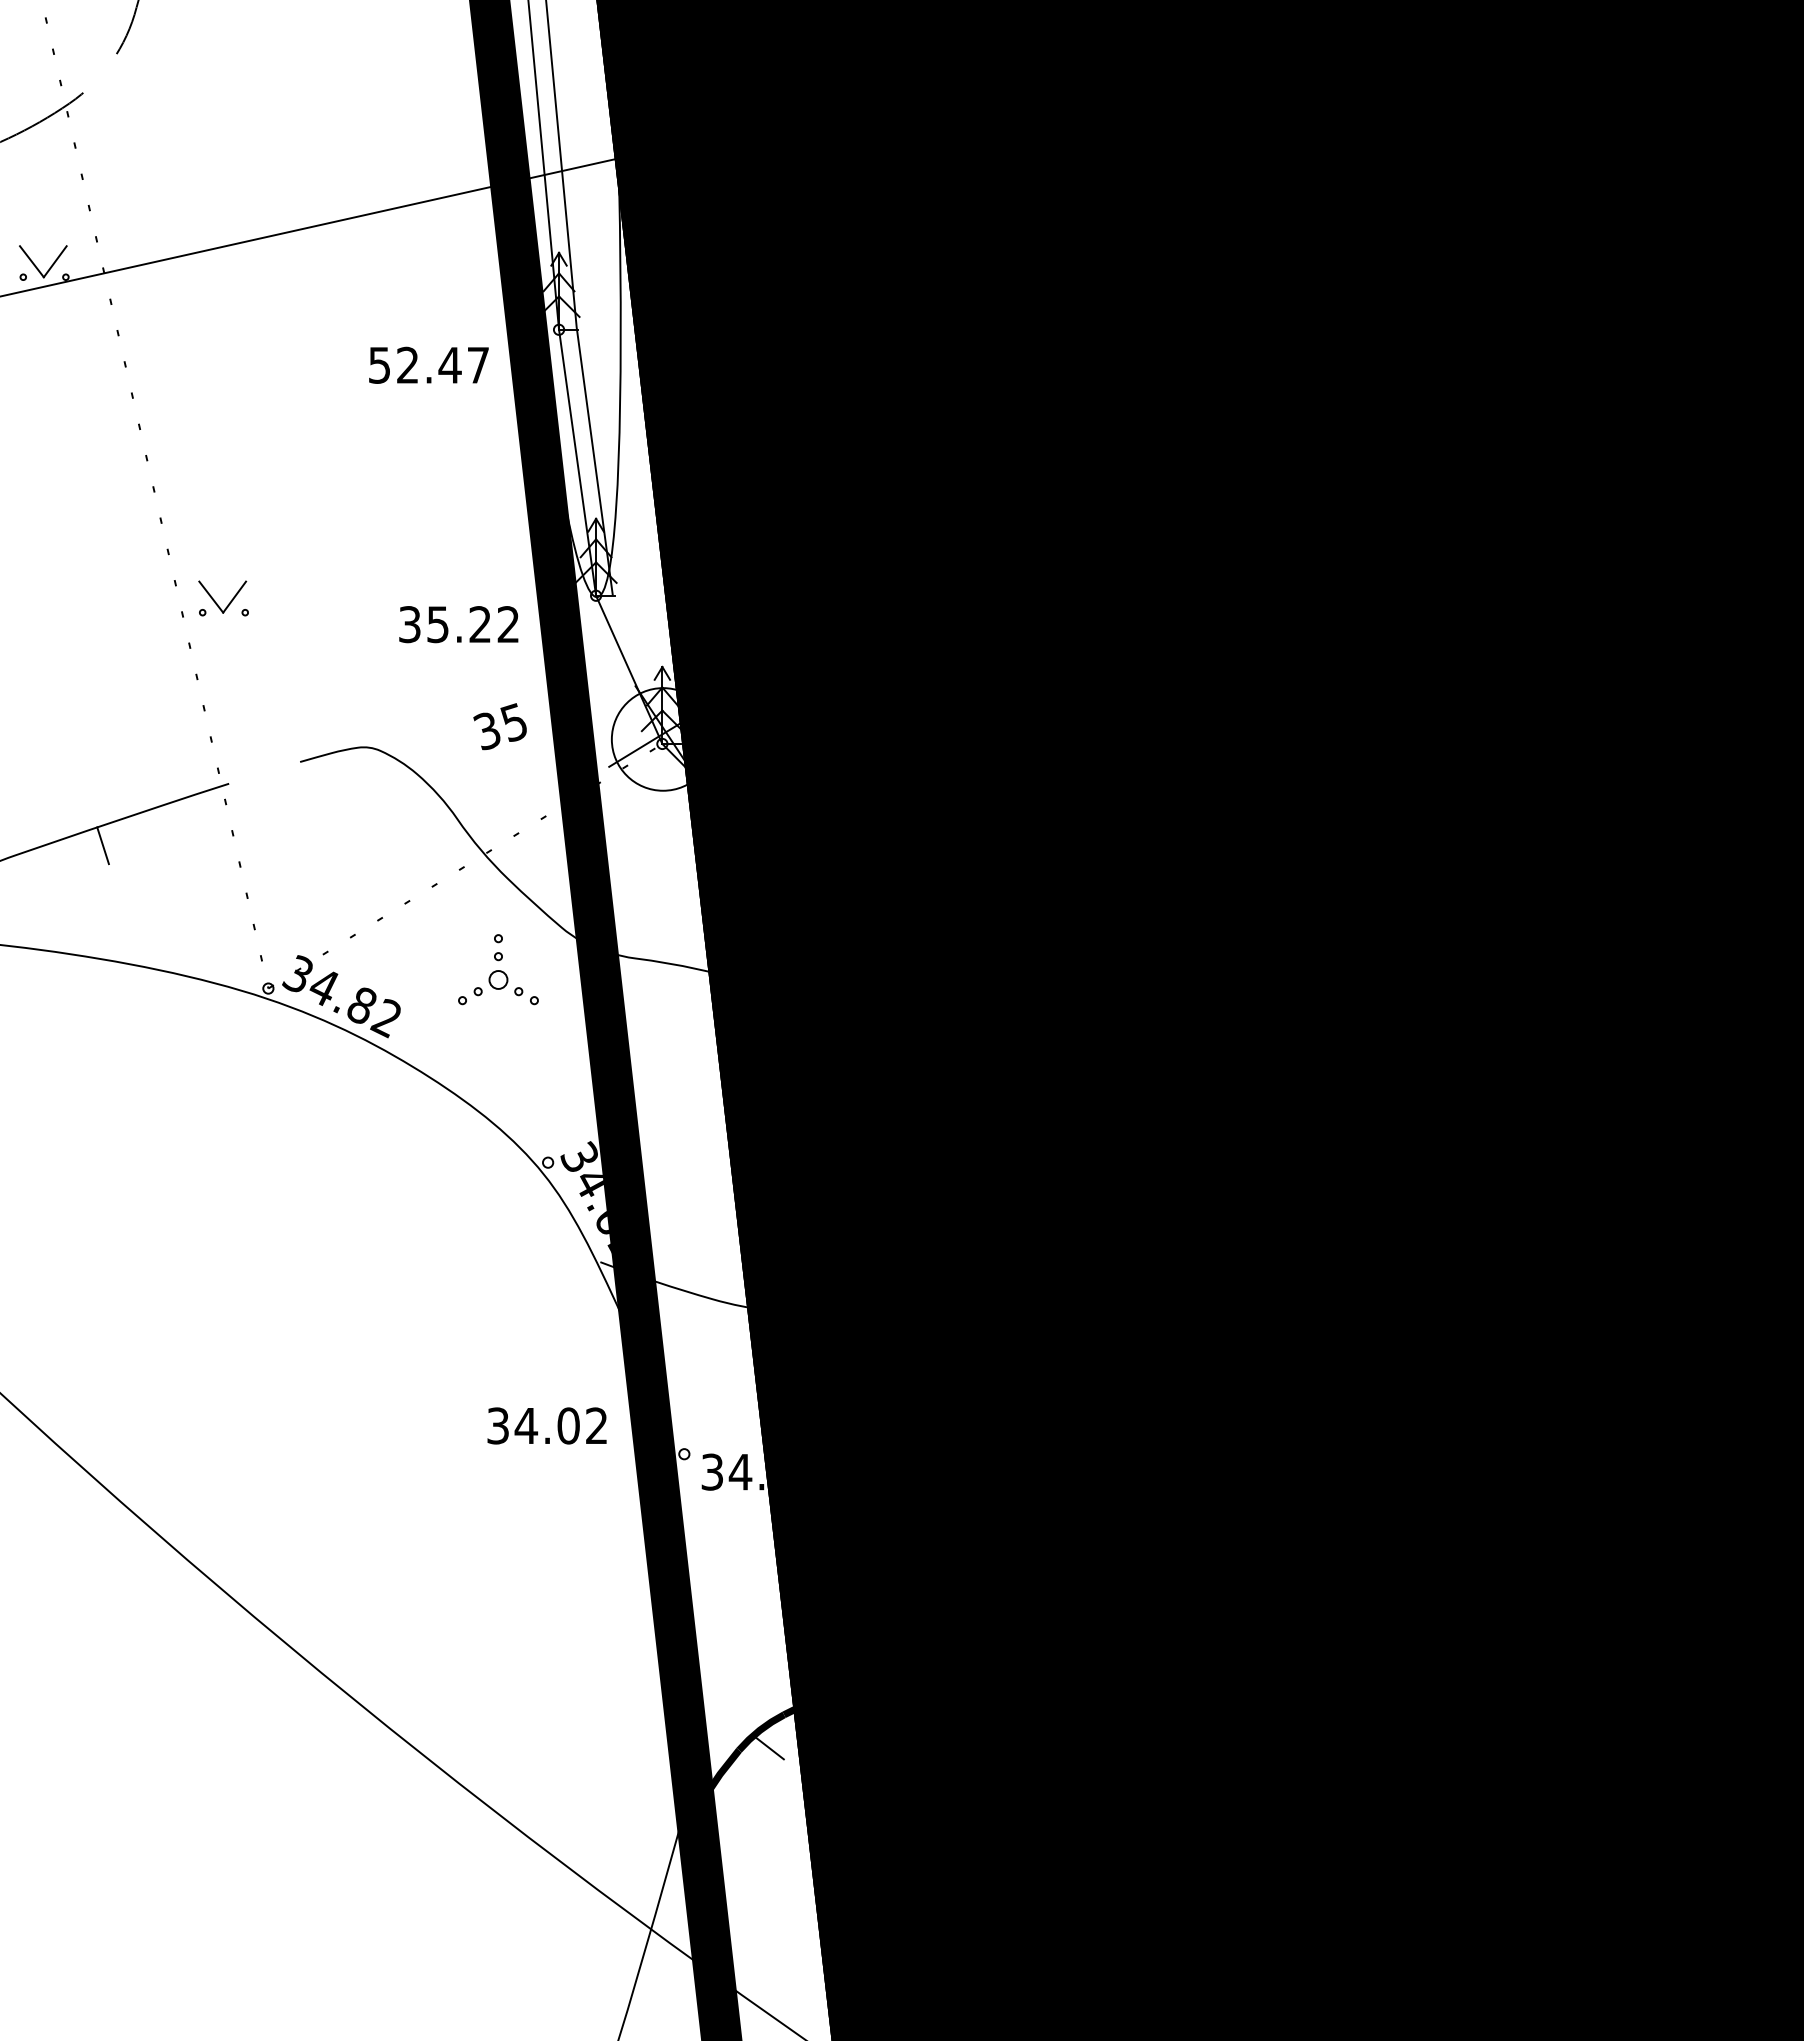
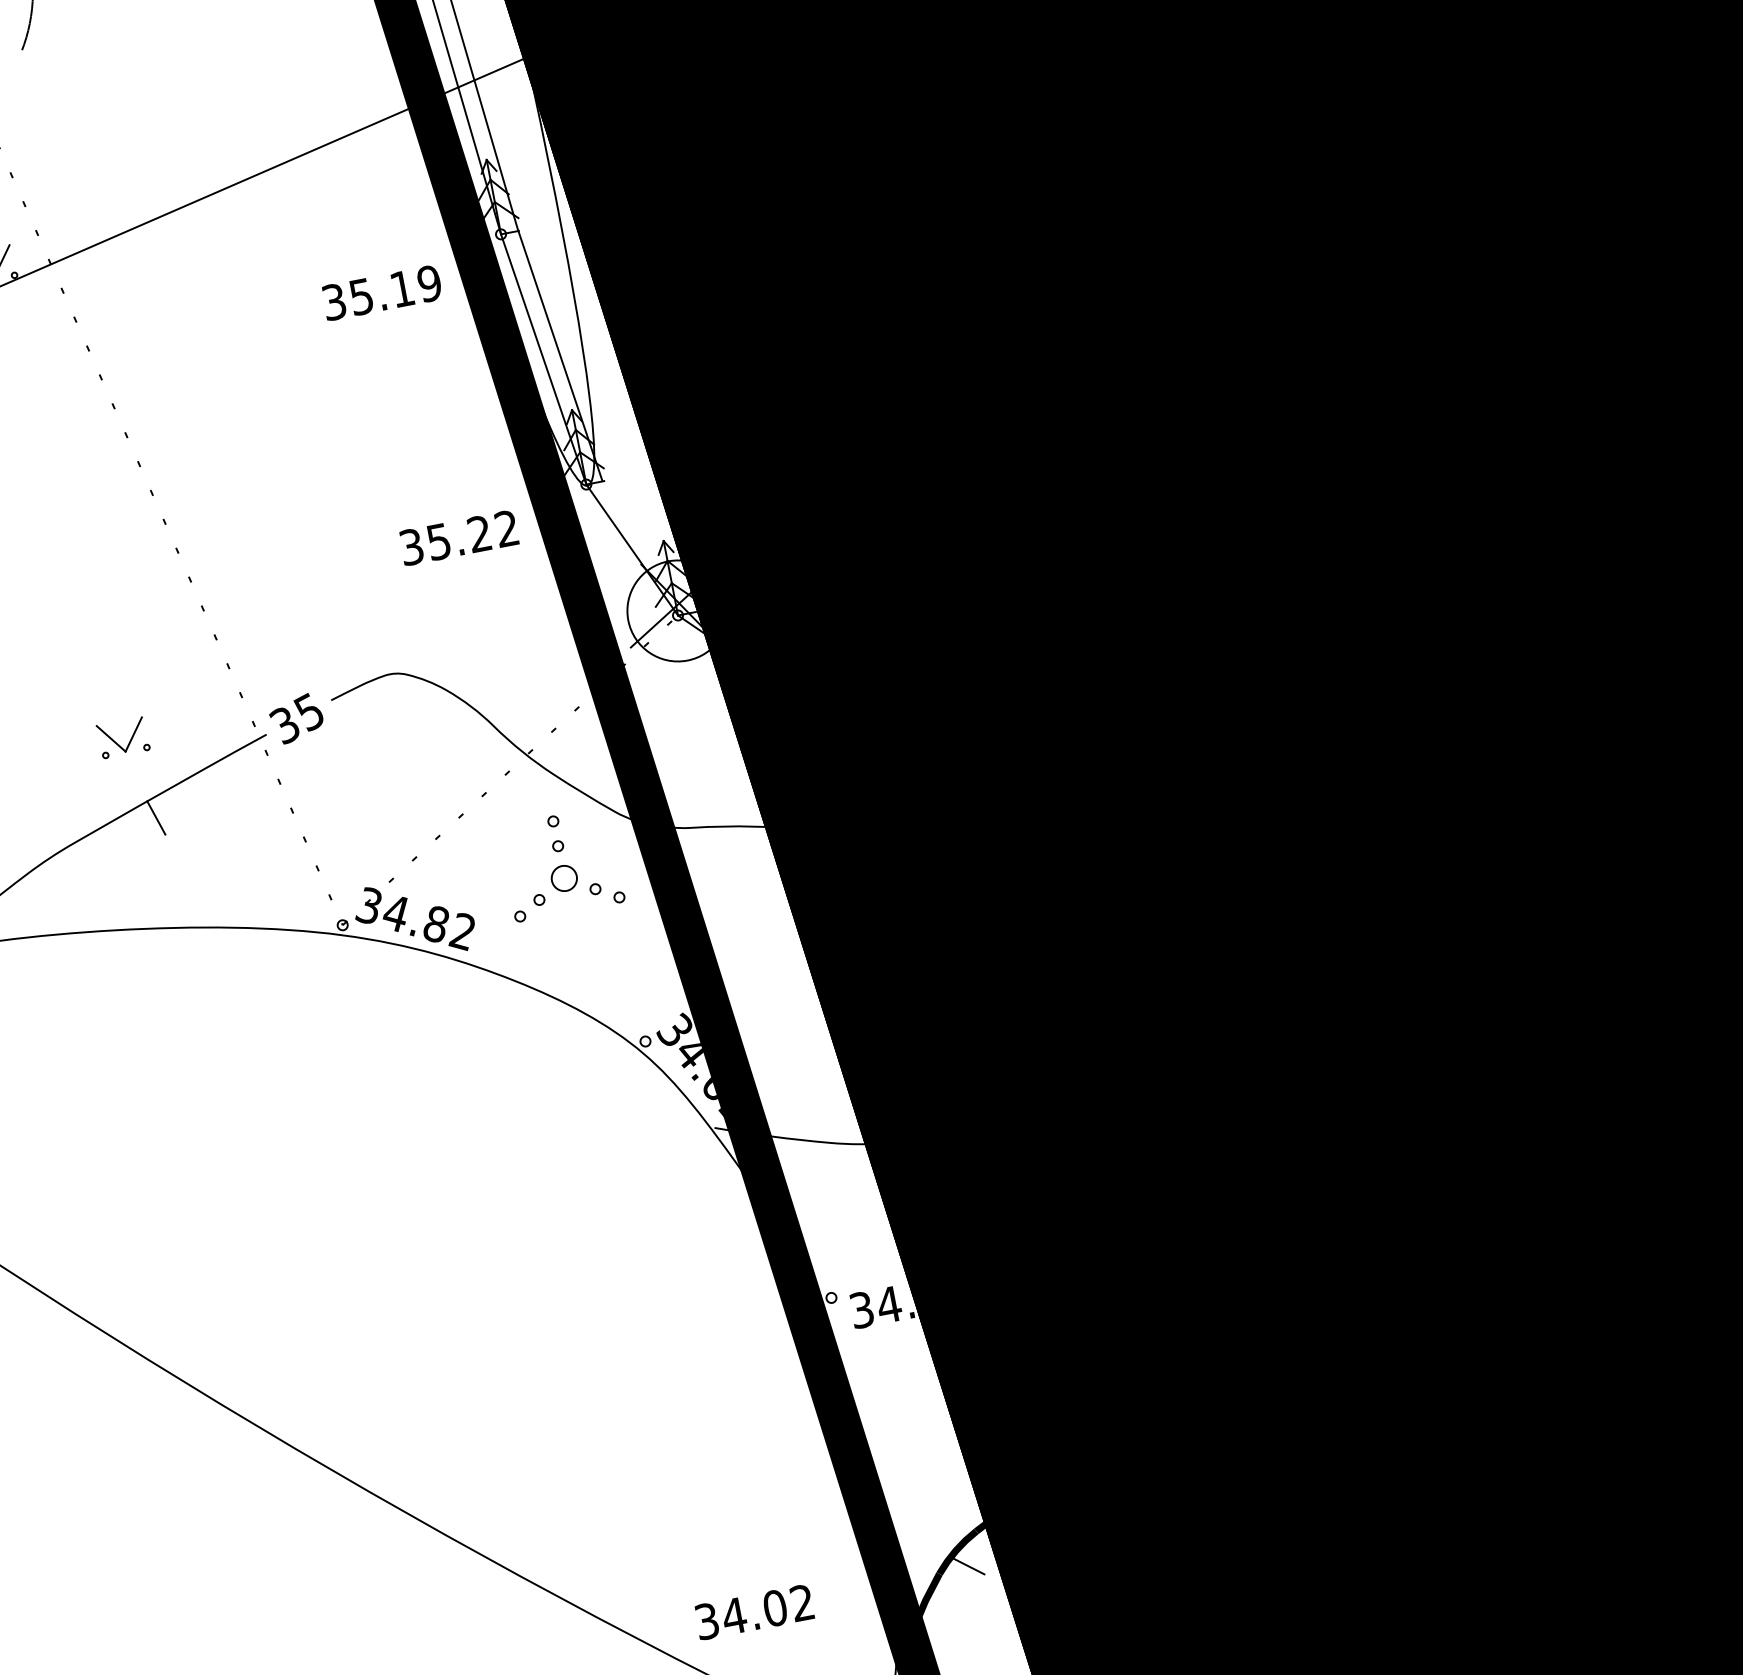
text: (429, 364) -> (382, 292), 52.47 -> 35.19
part: (228, 603) -> (129, 741), moved
text: (499, 726) -> (296, 718), moved
part: (498, 969) -> (561, 863), size x1.43
text: (546, 1425) -> (753, 1611), moved

